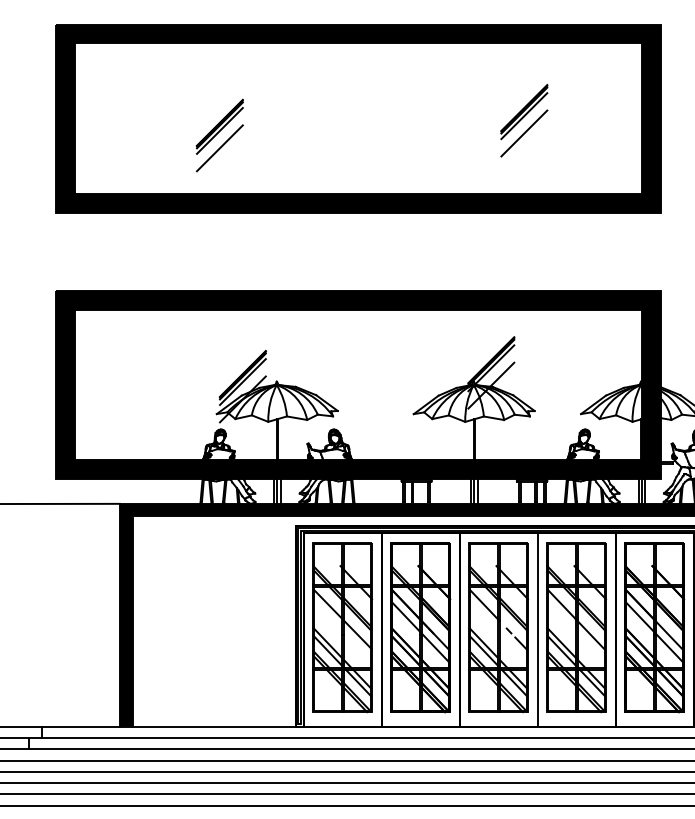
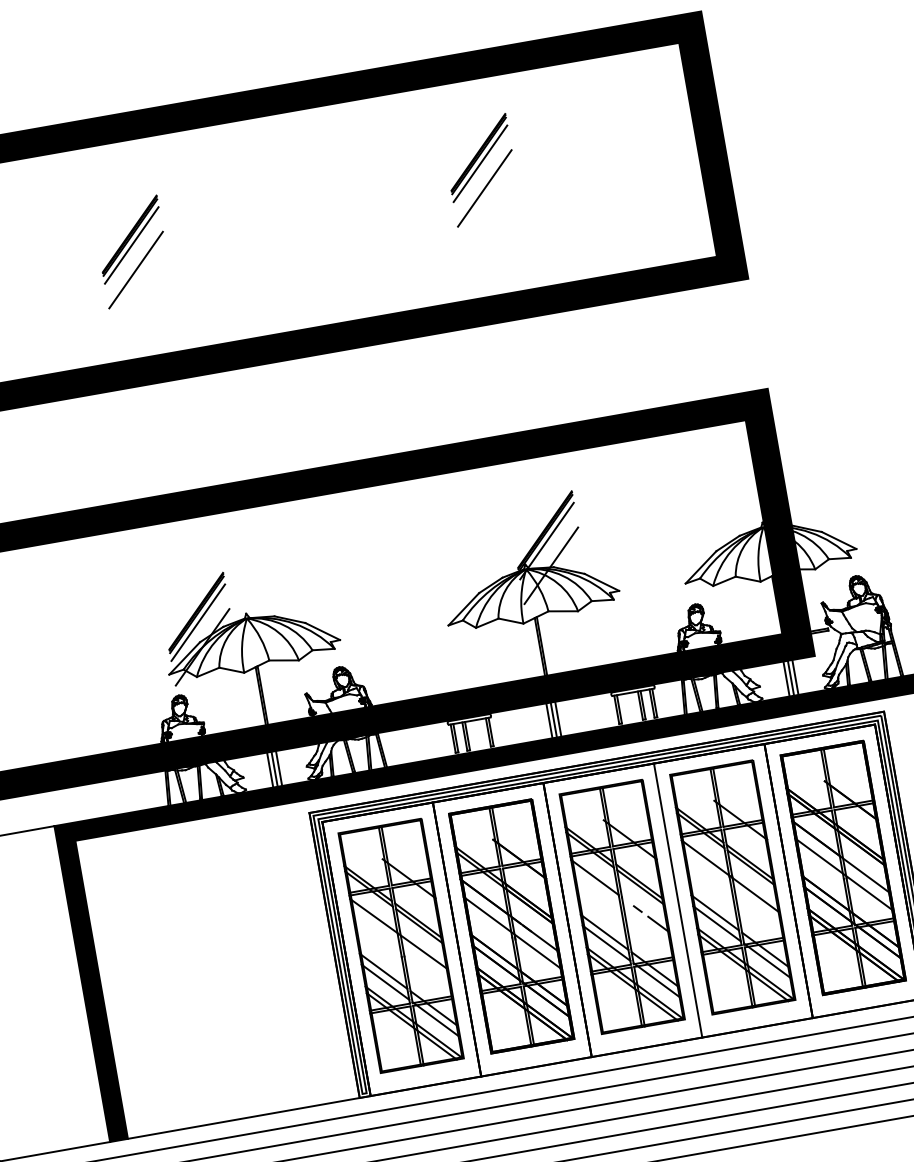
part: (524, 120) -> (481, 169), moved
part: (219, 135) -> (132, 252), moved

